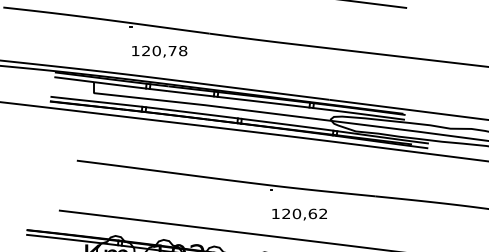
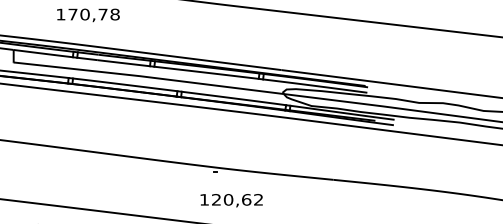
text: (145, 50) -> (72, 13), 120,78 -> 170,78
text: (299, 214) -> (231, 200), moved

